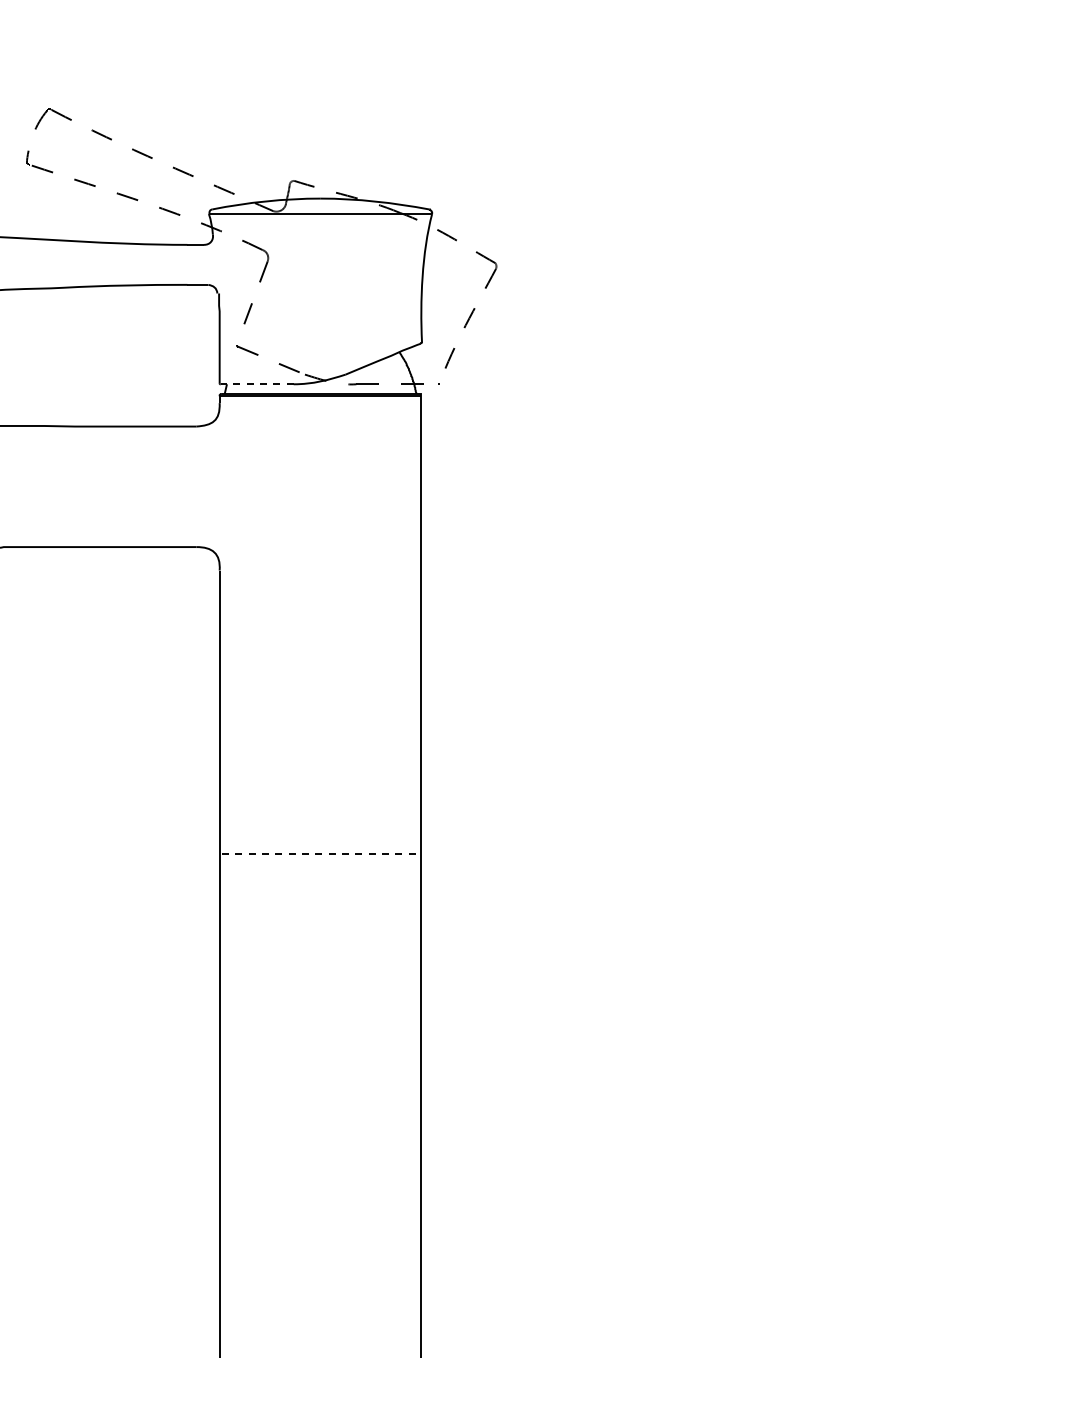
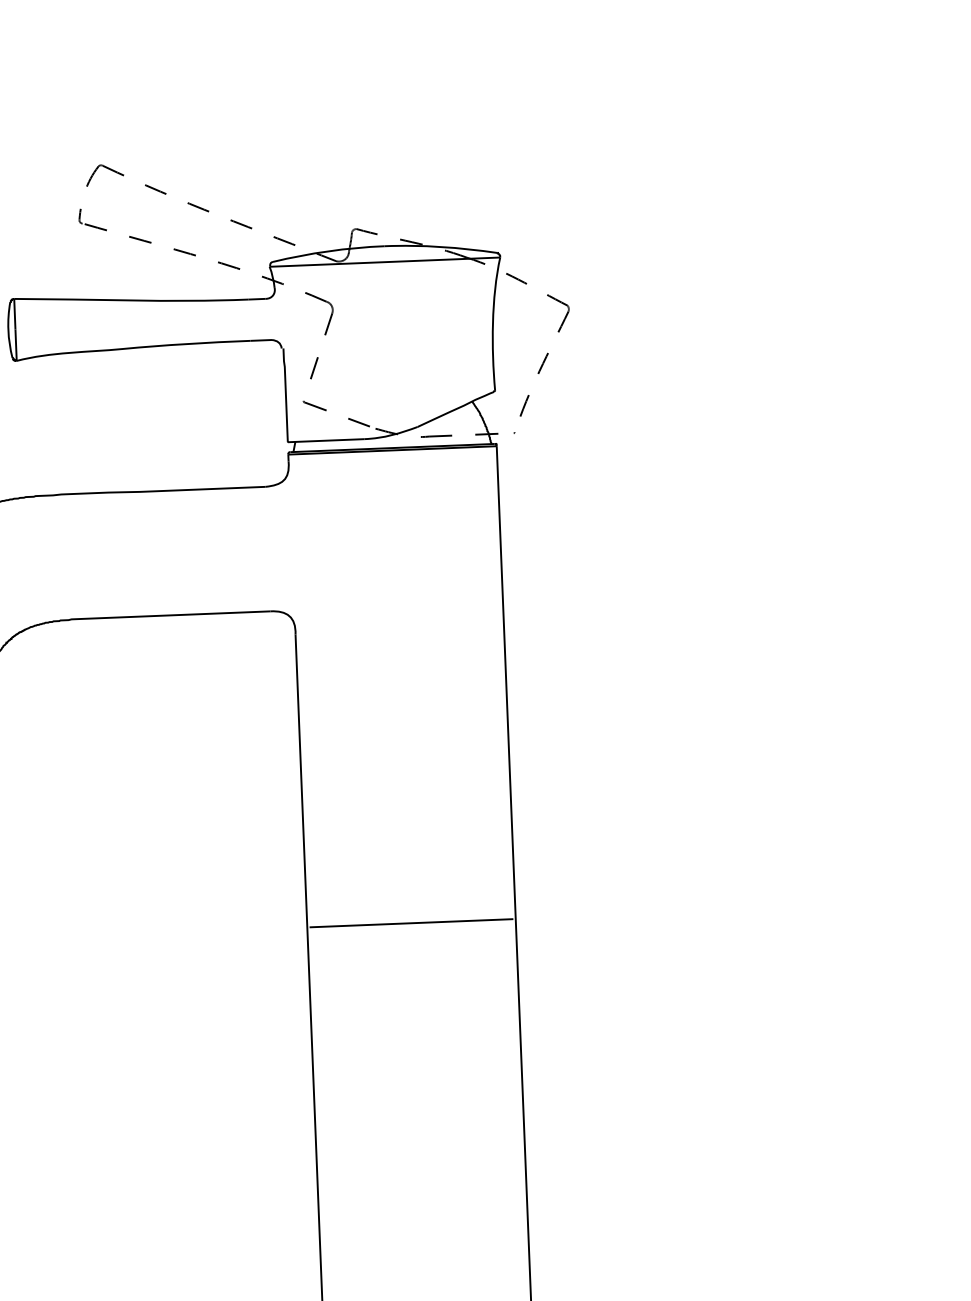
line: (256, 384) -> (325, 440), dashed -> solid
line: (320, 854) -> (411, 923), dashed -> solid

